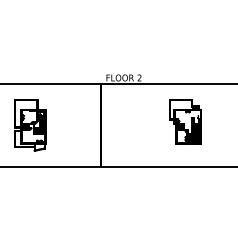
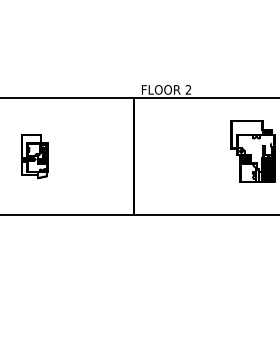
part: (30, 125) -> (34, 156), size x0.6

